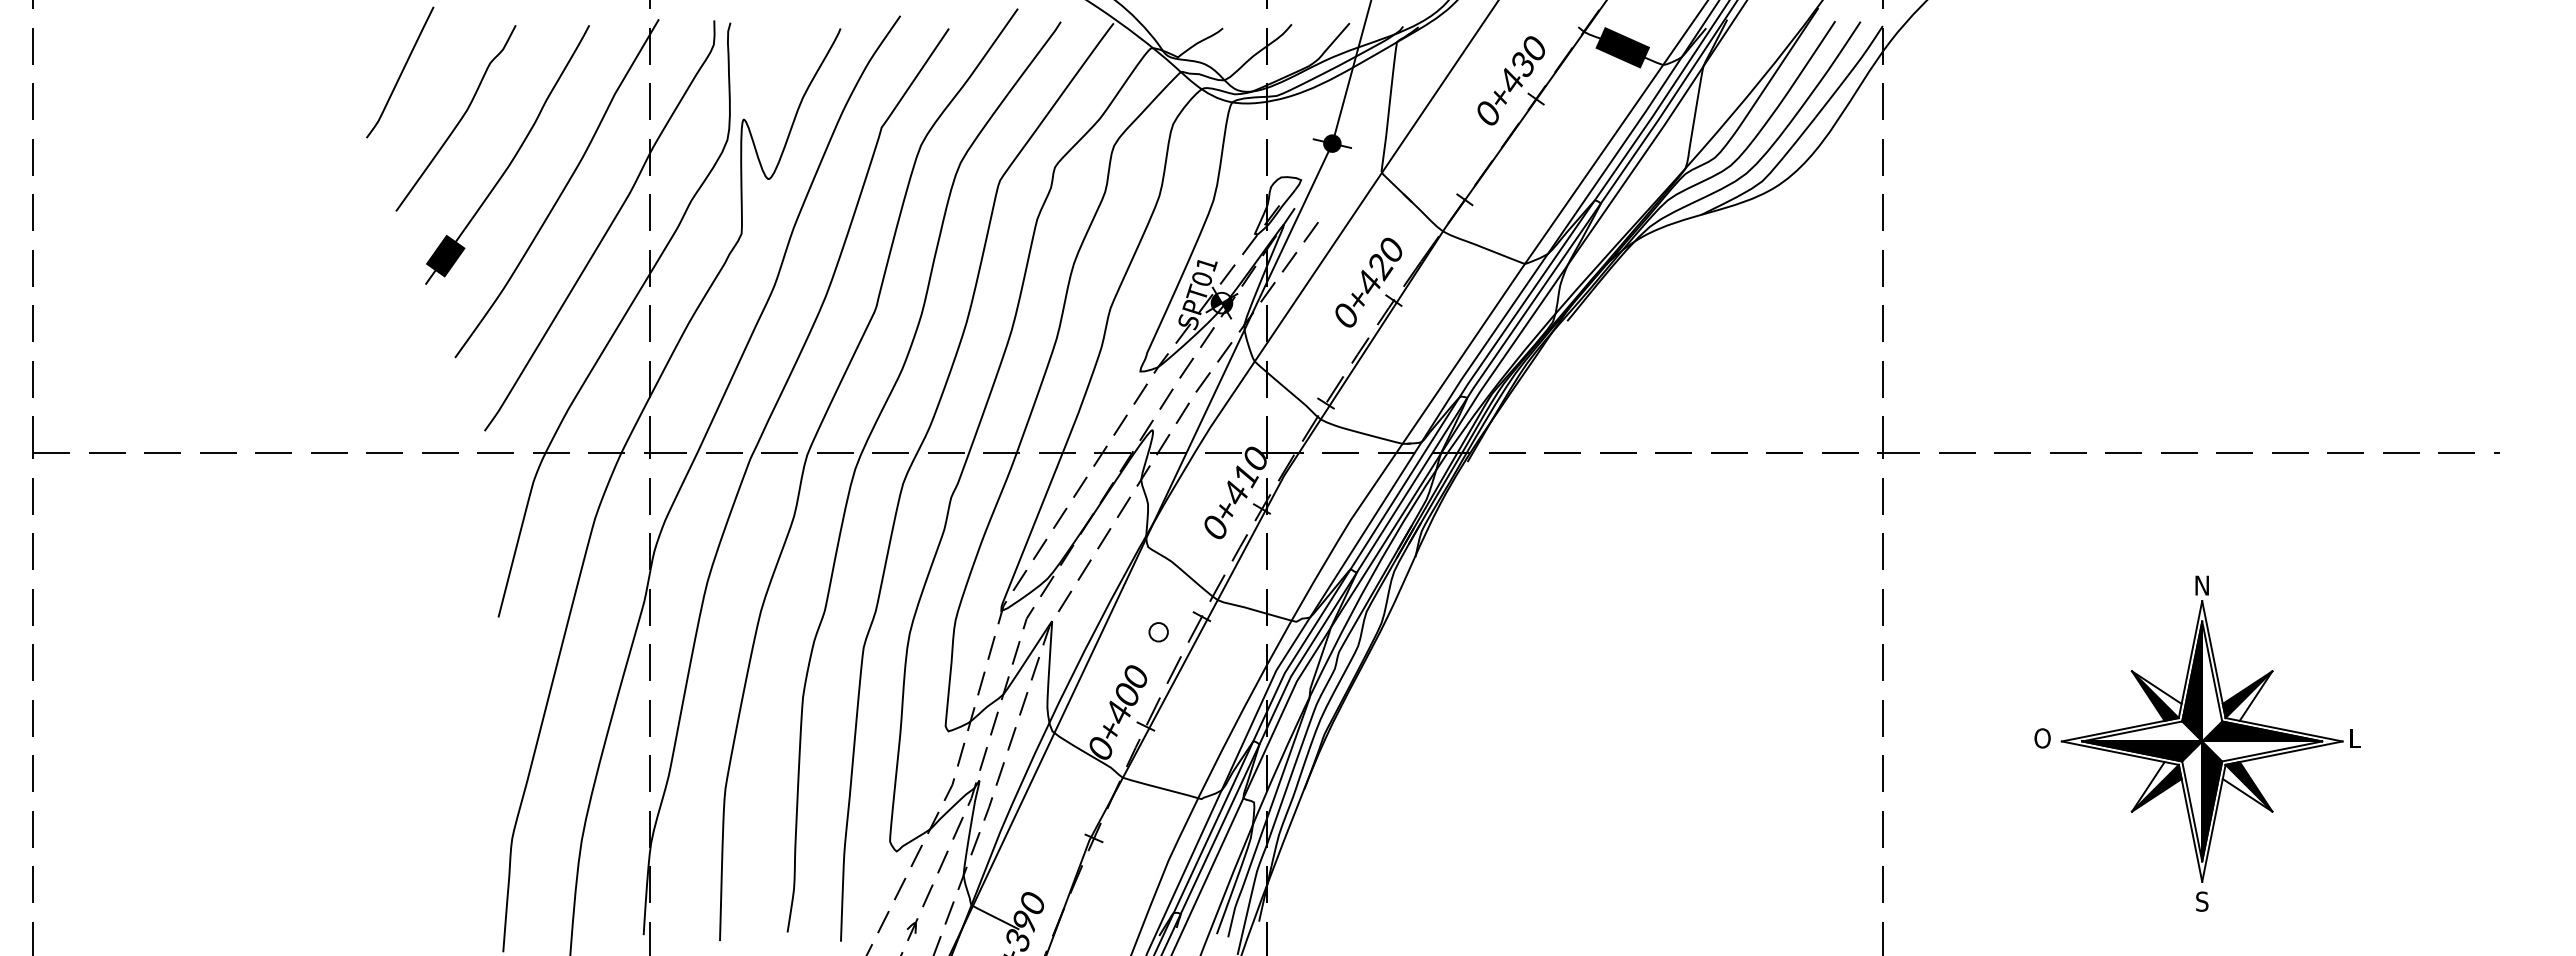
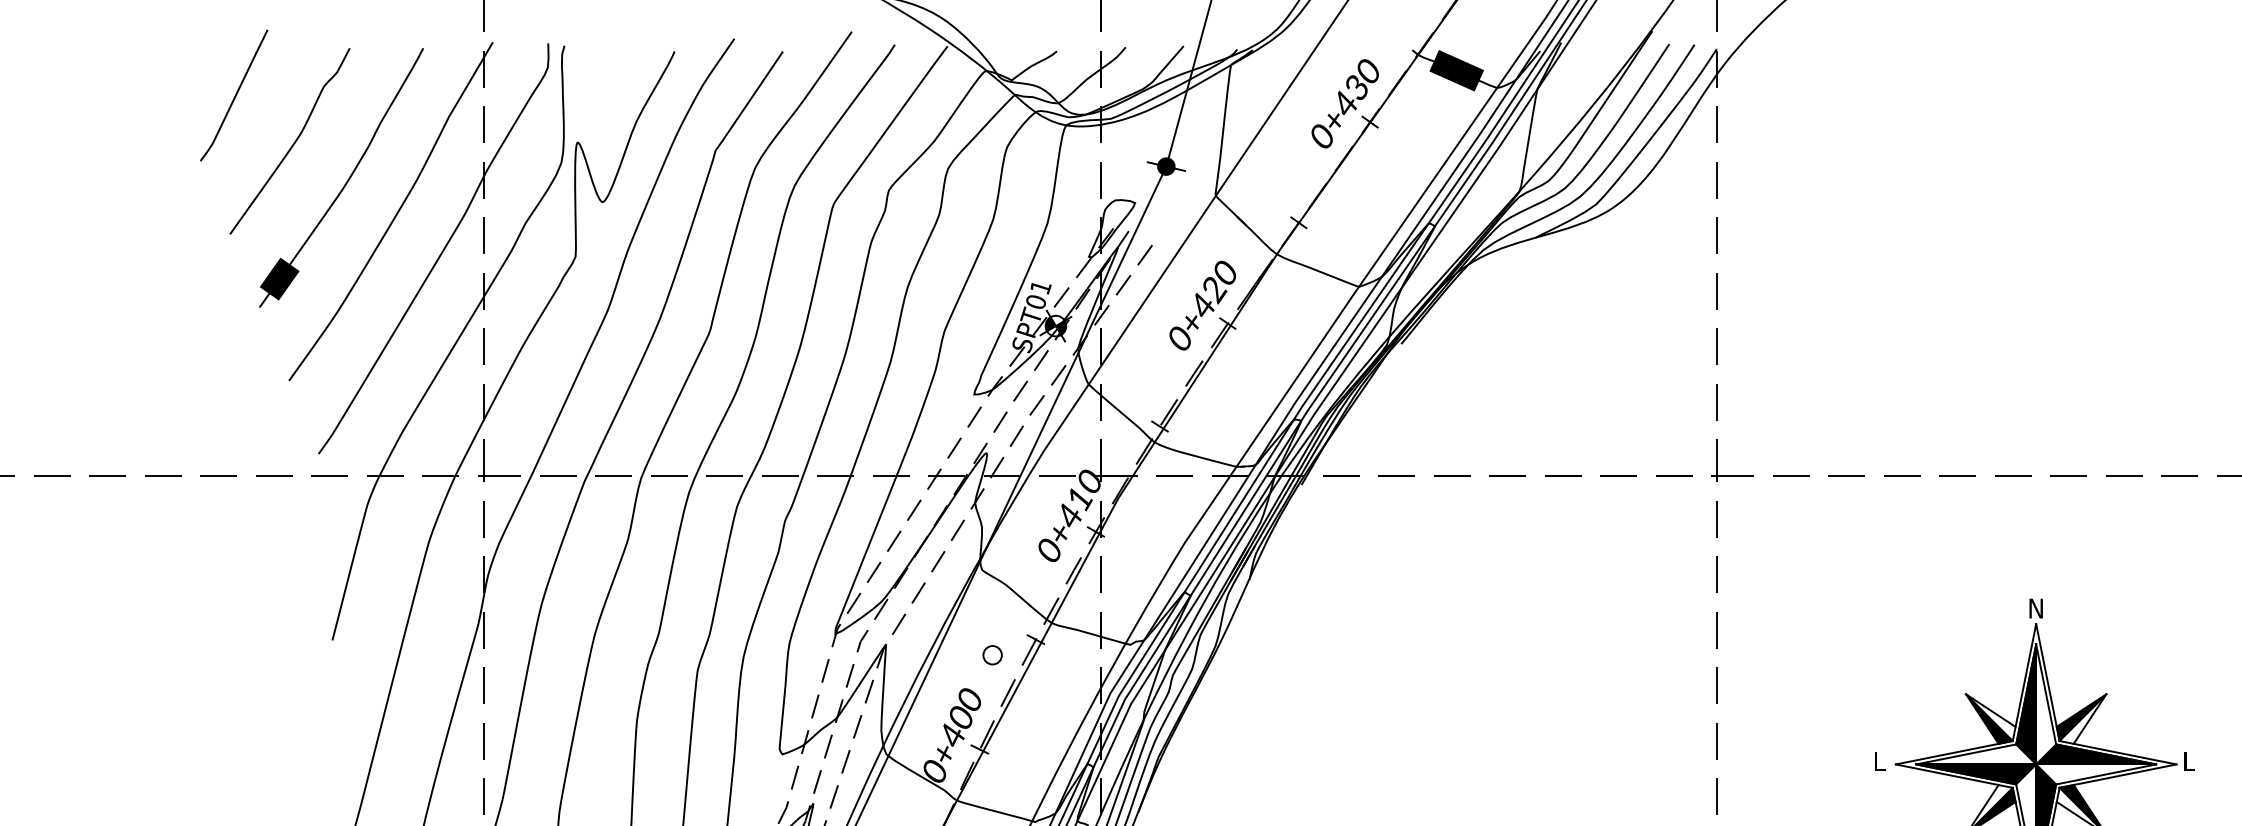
text: (2042, 738) -> (1876, 761), O -> L

